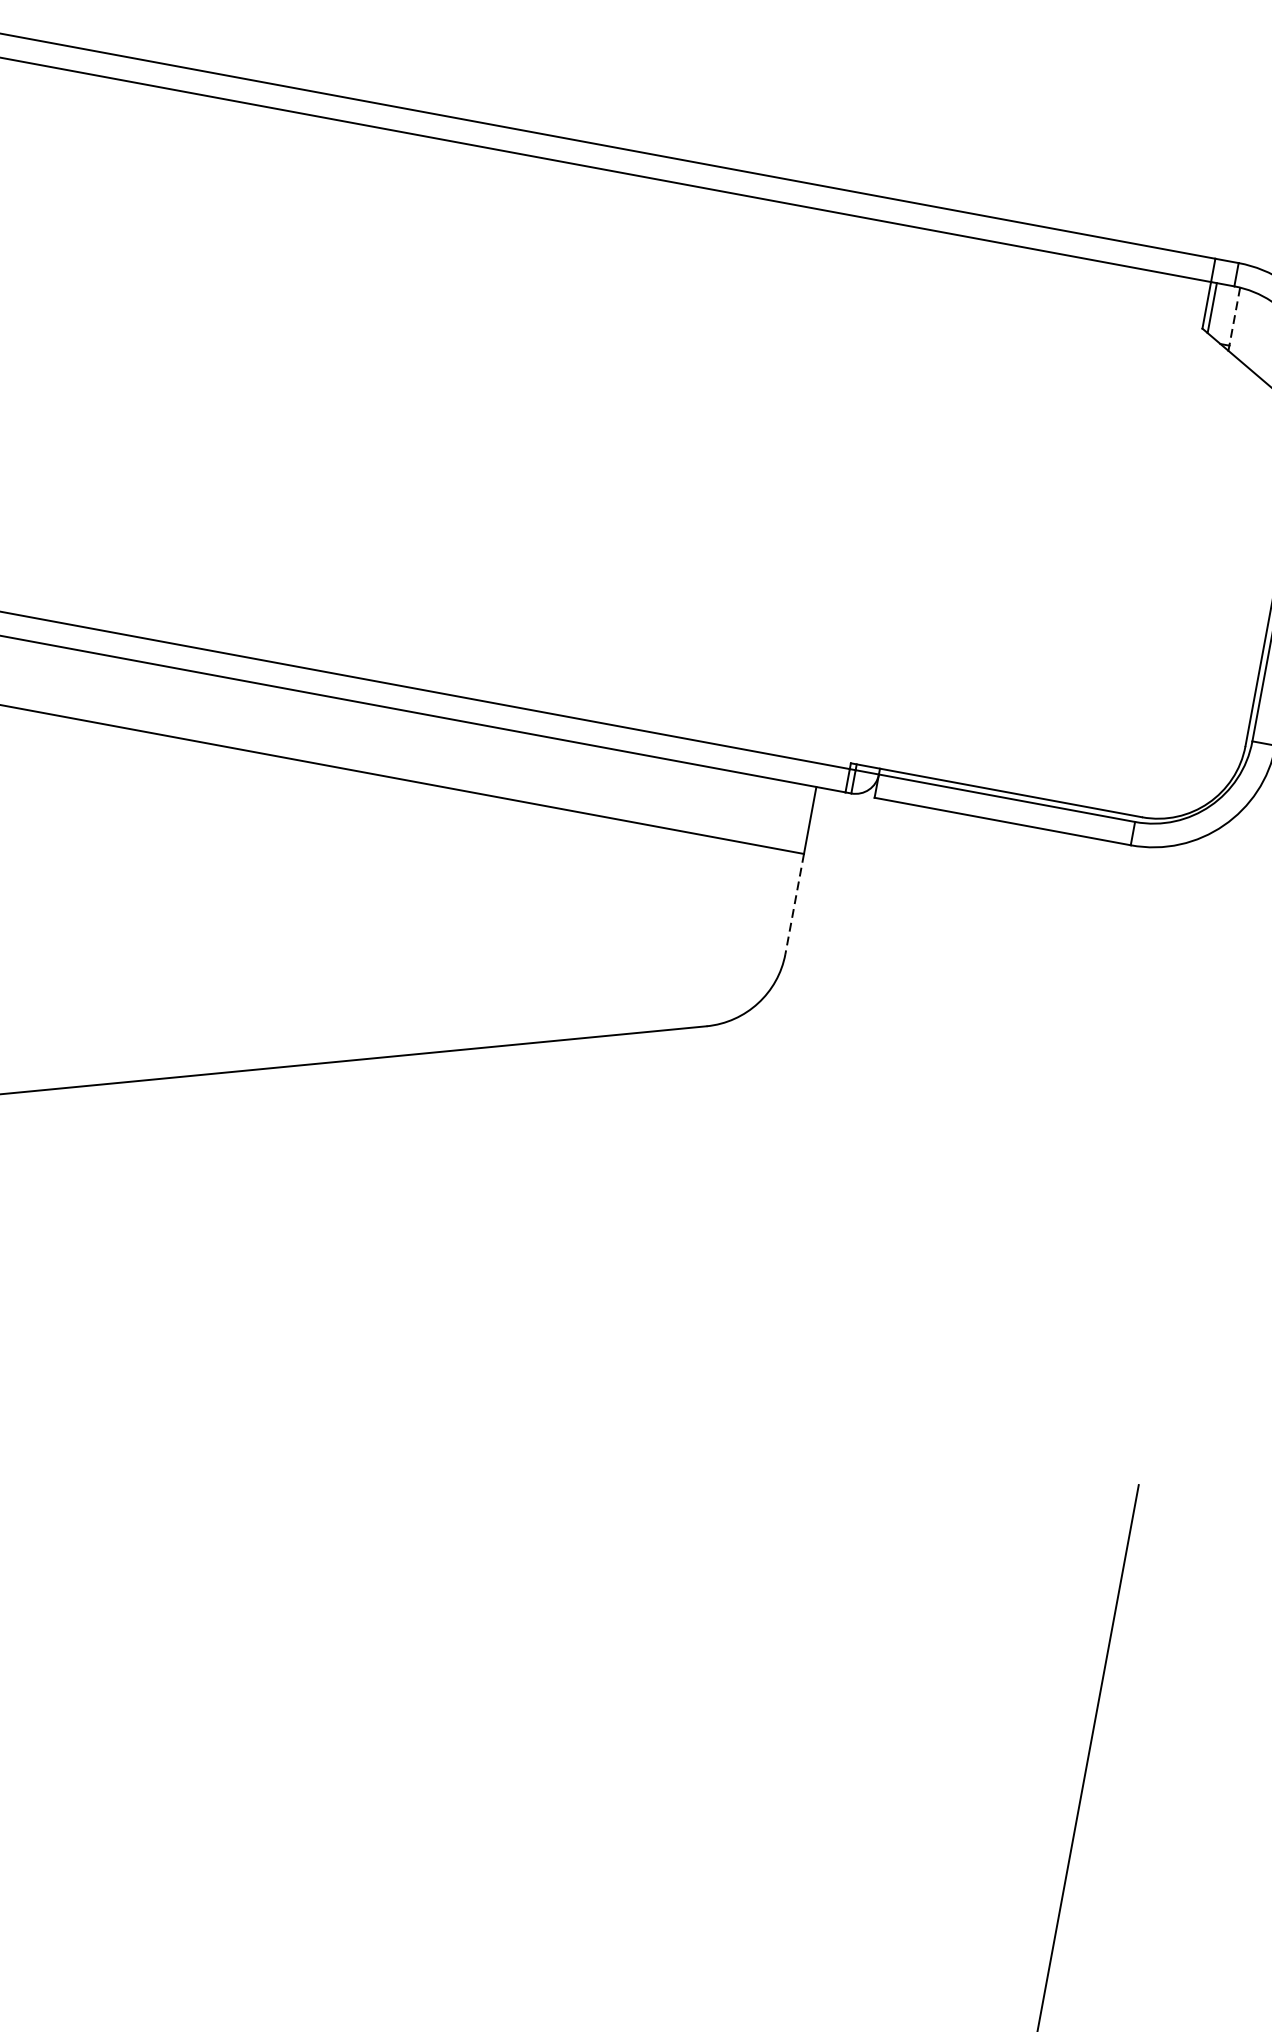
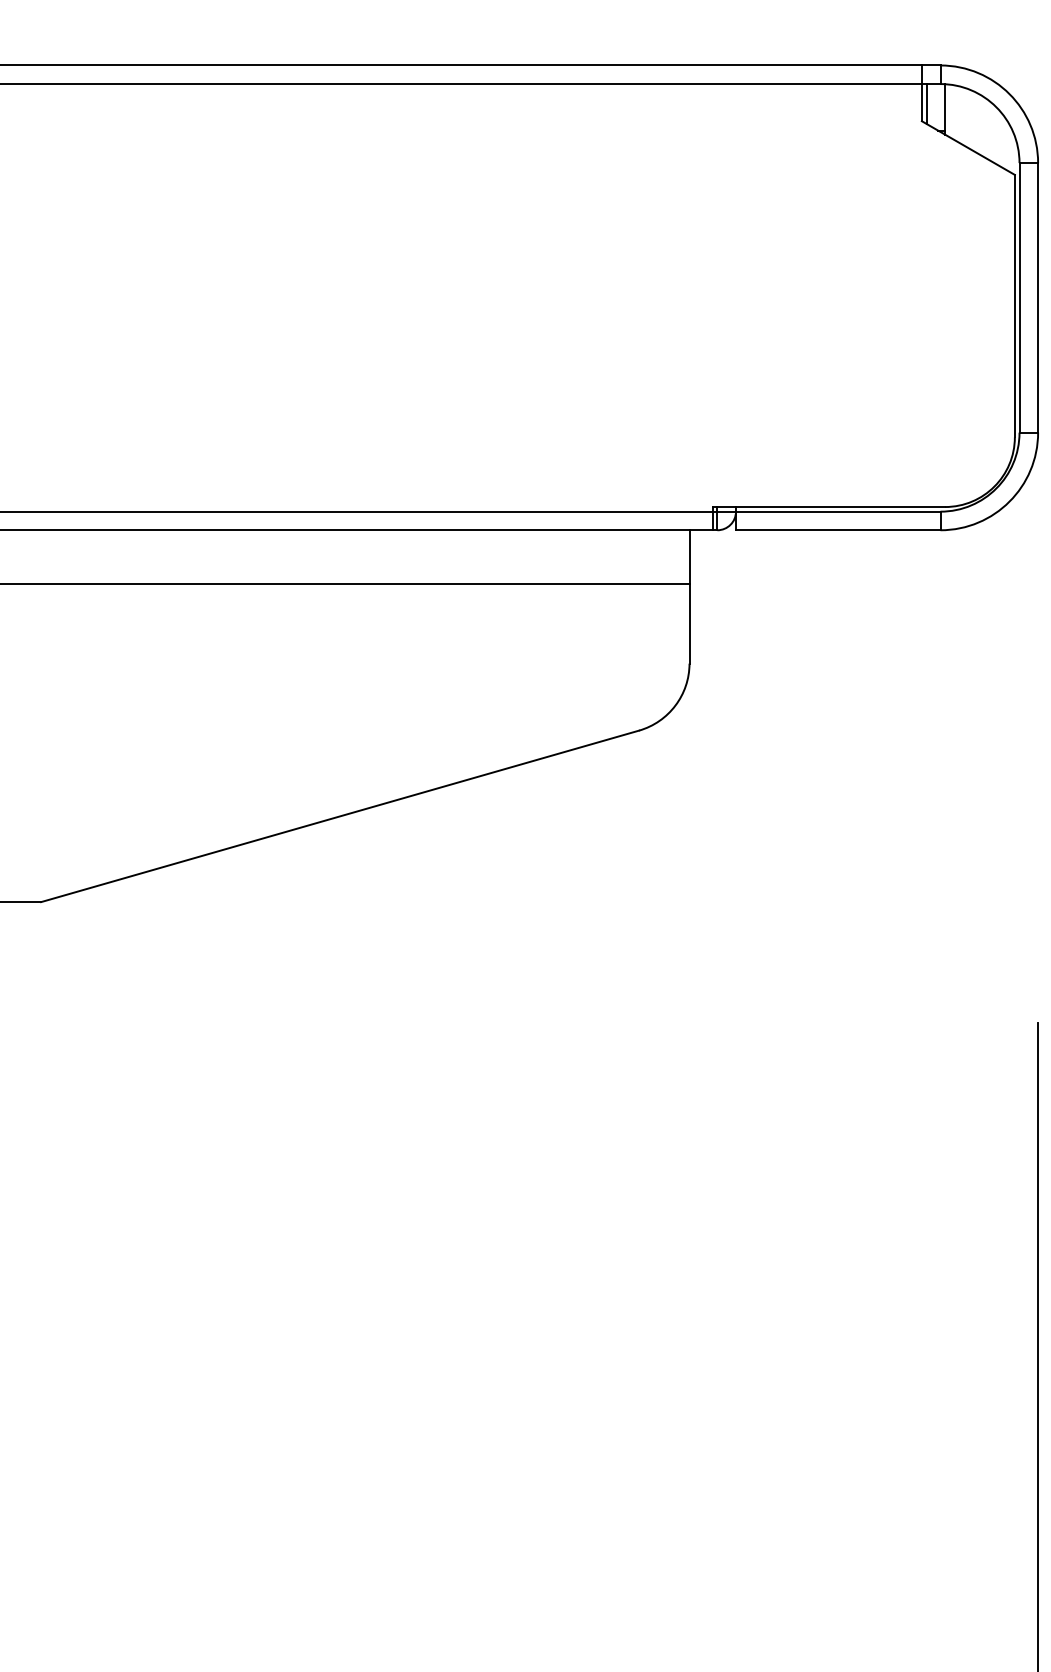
line: (1235, 316) -> (945, 107), dashed -> solid
line: (794, 903) -> (689, 623), dashed -> solid

